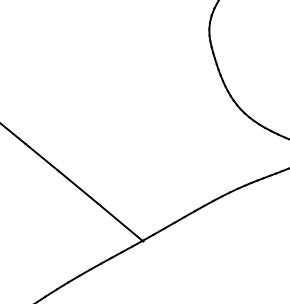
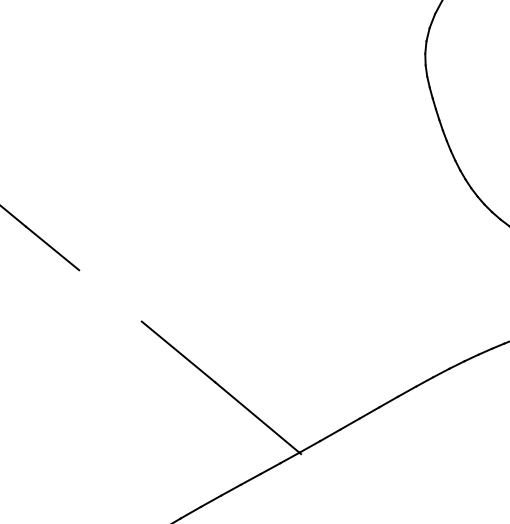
line: (42, 157) -> (110, 295), removed

